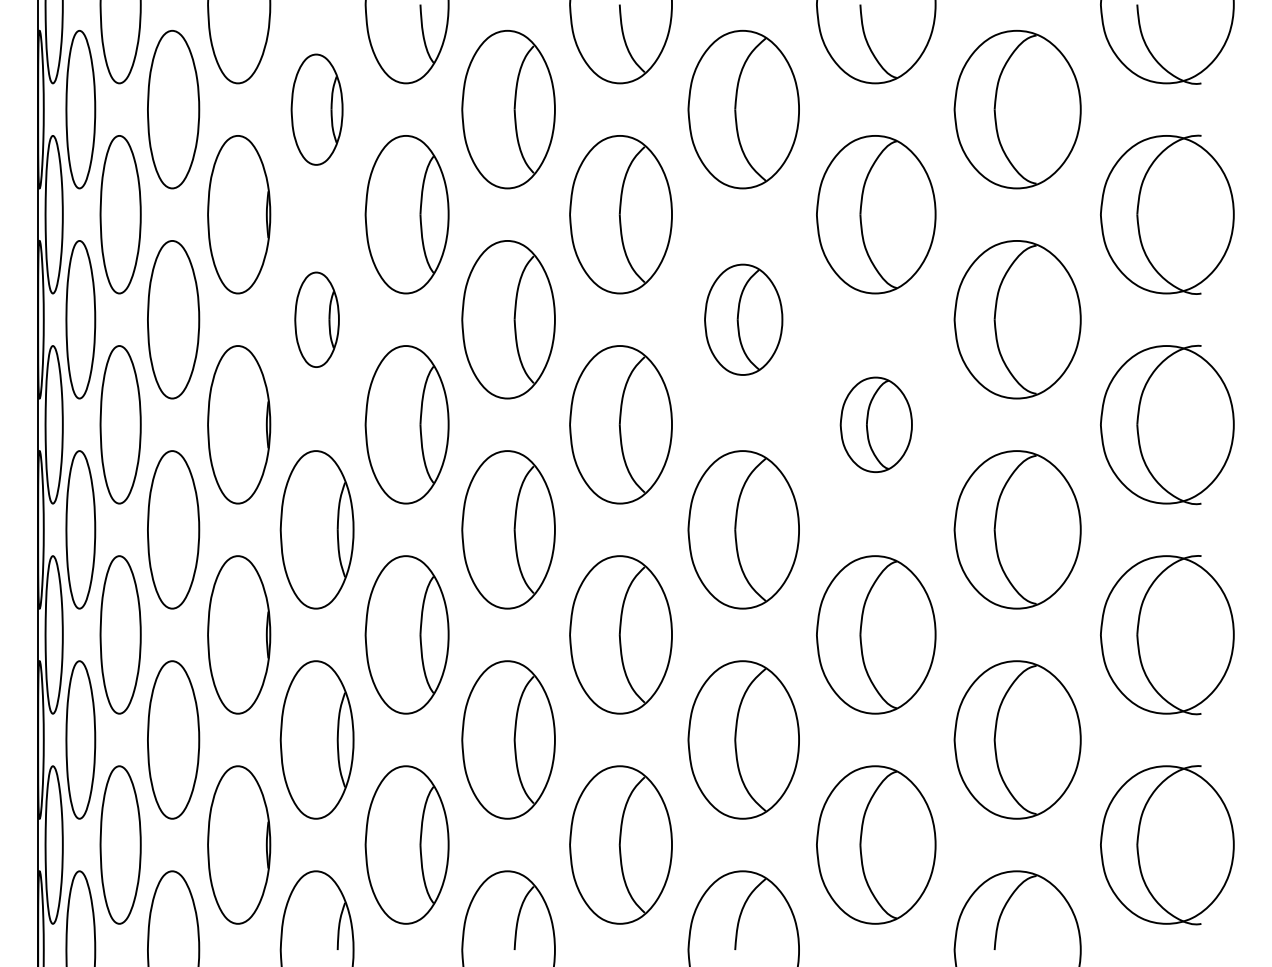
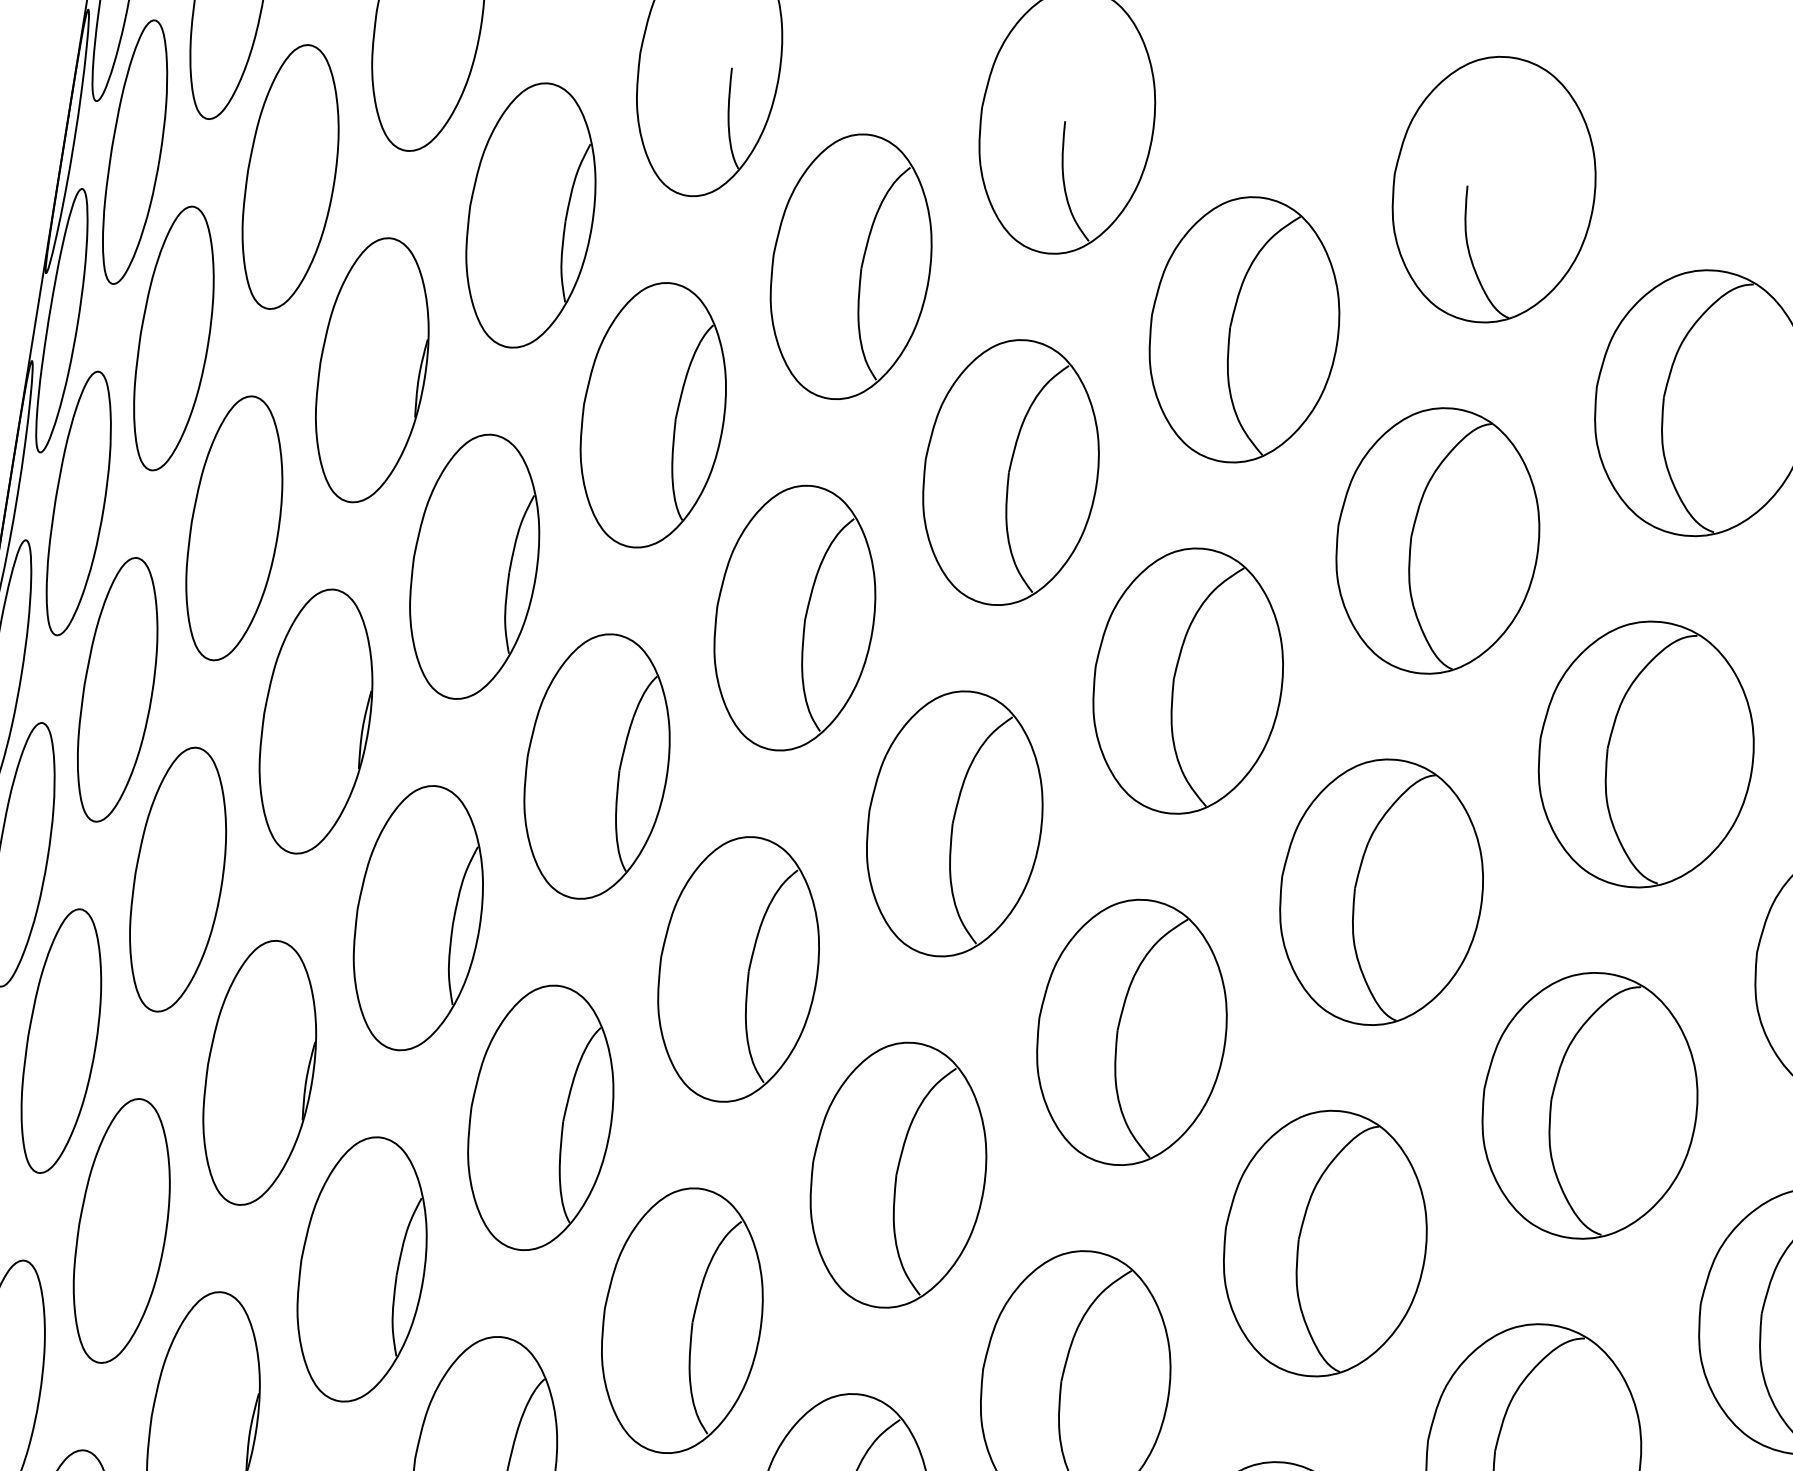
part: (316, 109) -> (530, 215), size x1.43
part: (316, 319) -> (473, 566), size x1.67
part: (743, 319) -> (1187, 680), size x1.43
part: (876, 424) -> (1382, 892), size x1.67

